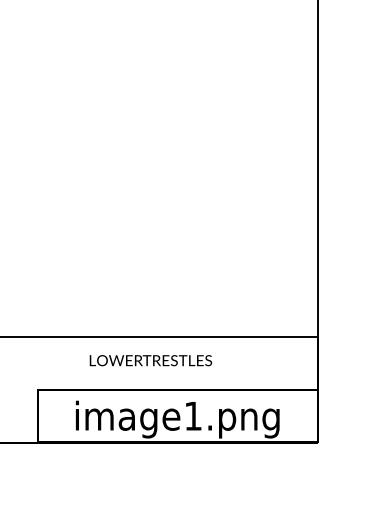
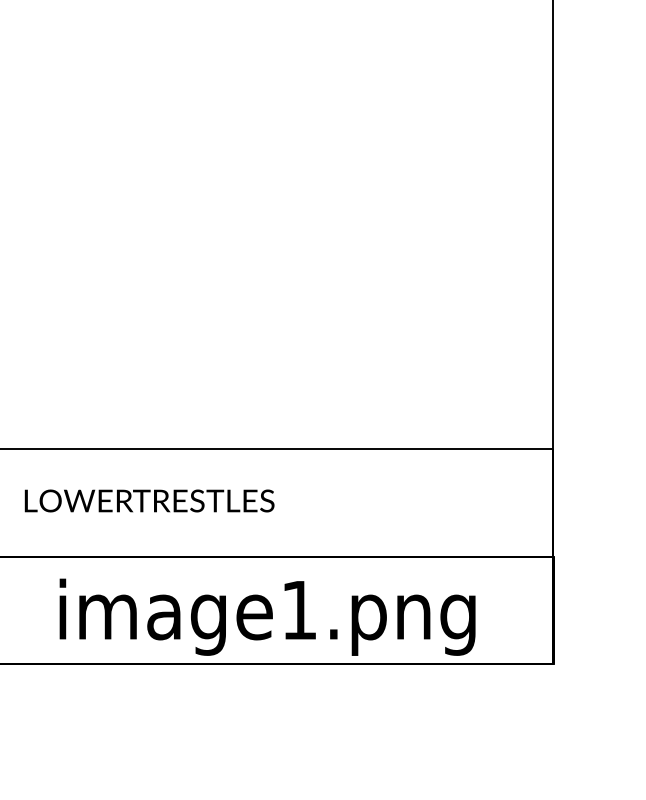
text: (150, 360) -> (148, 500), moved

